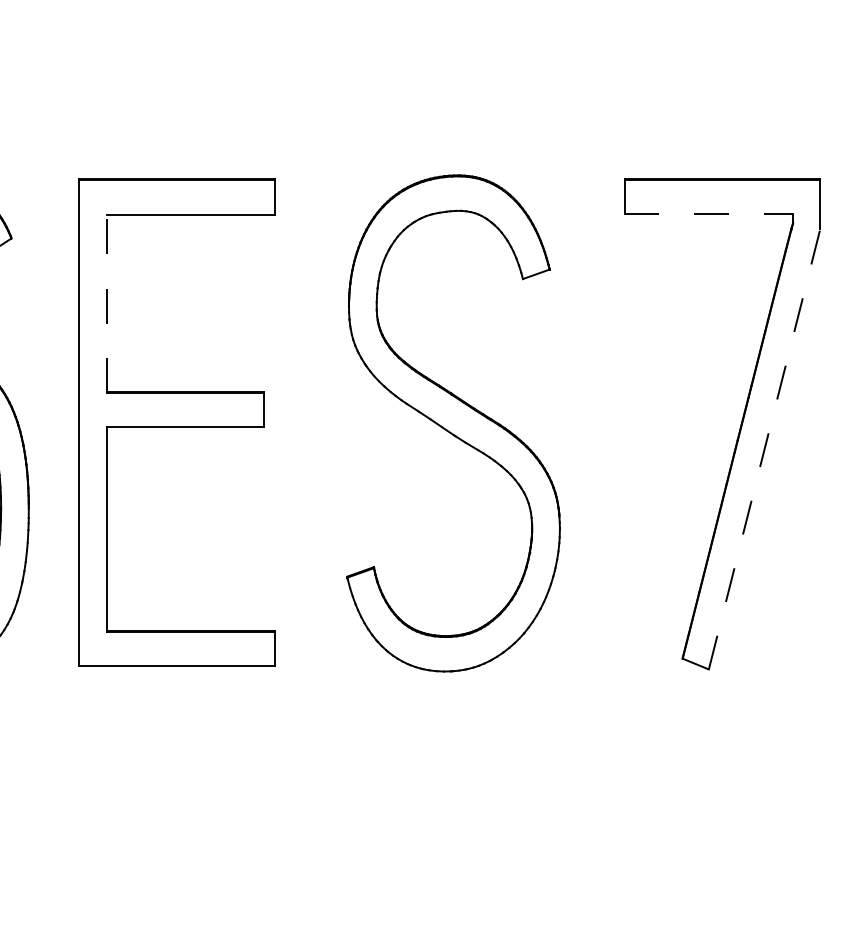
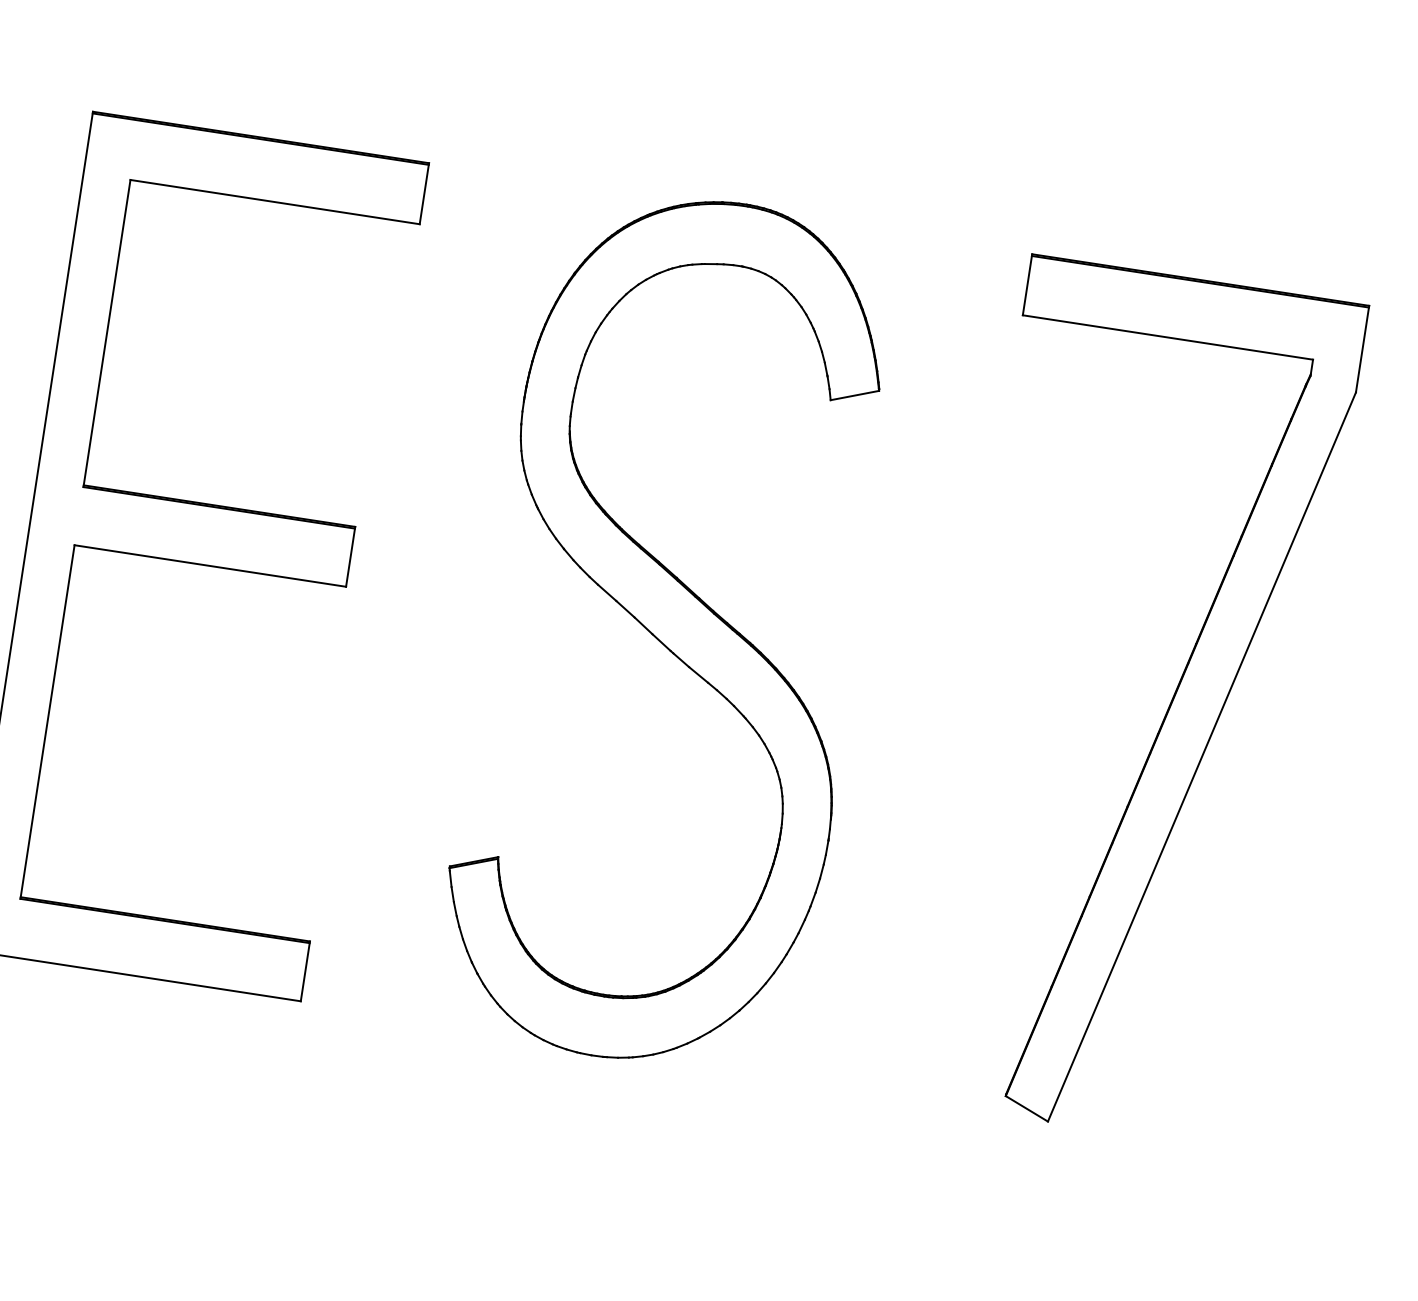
line: (709, 214) -> (1168, 338), dashed -> solid
line: (106, 303) -> (107, 332), dashed -> solid
line: (764, 448) -> (1202, 755), dashed -> solid

